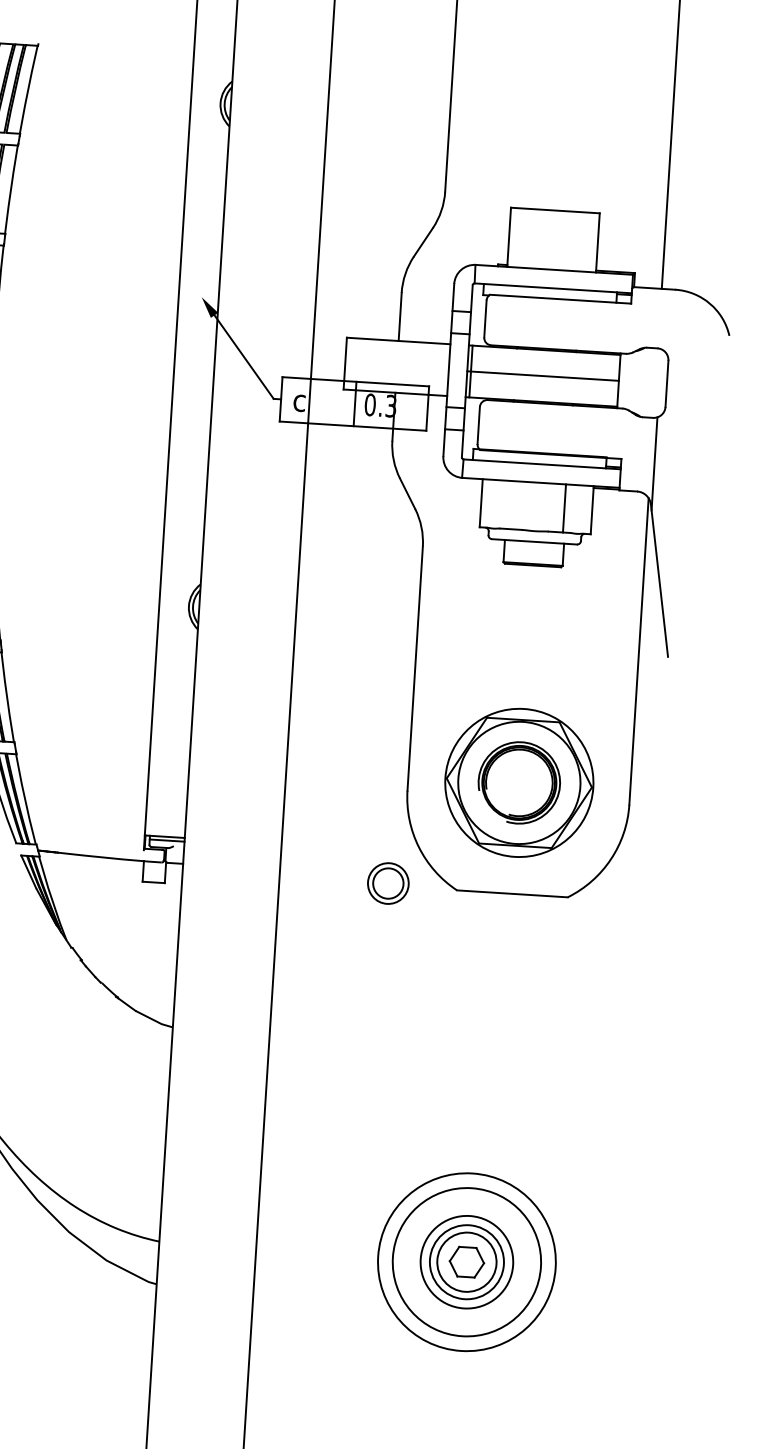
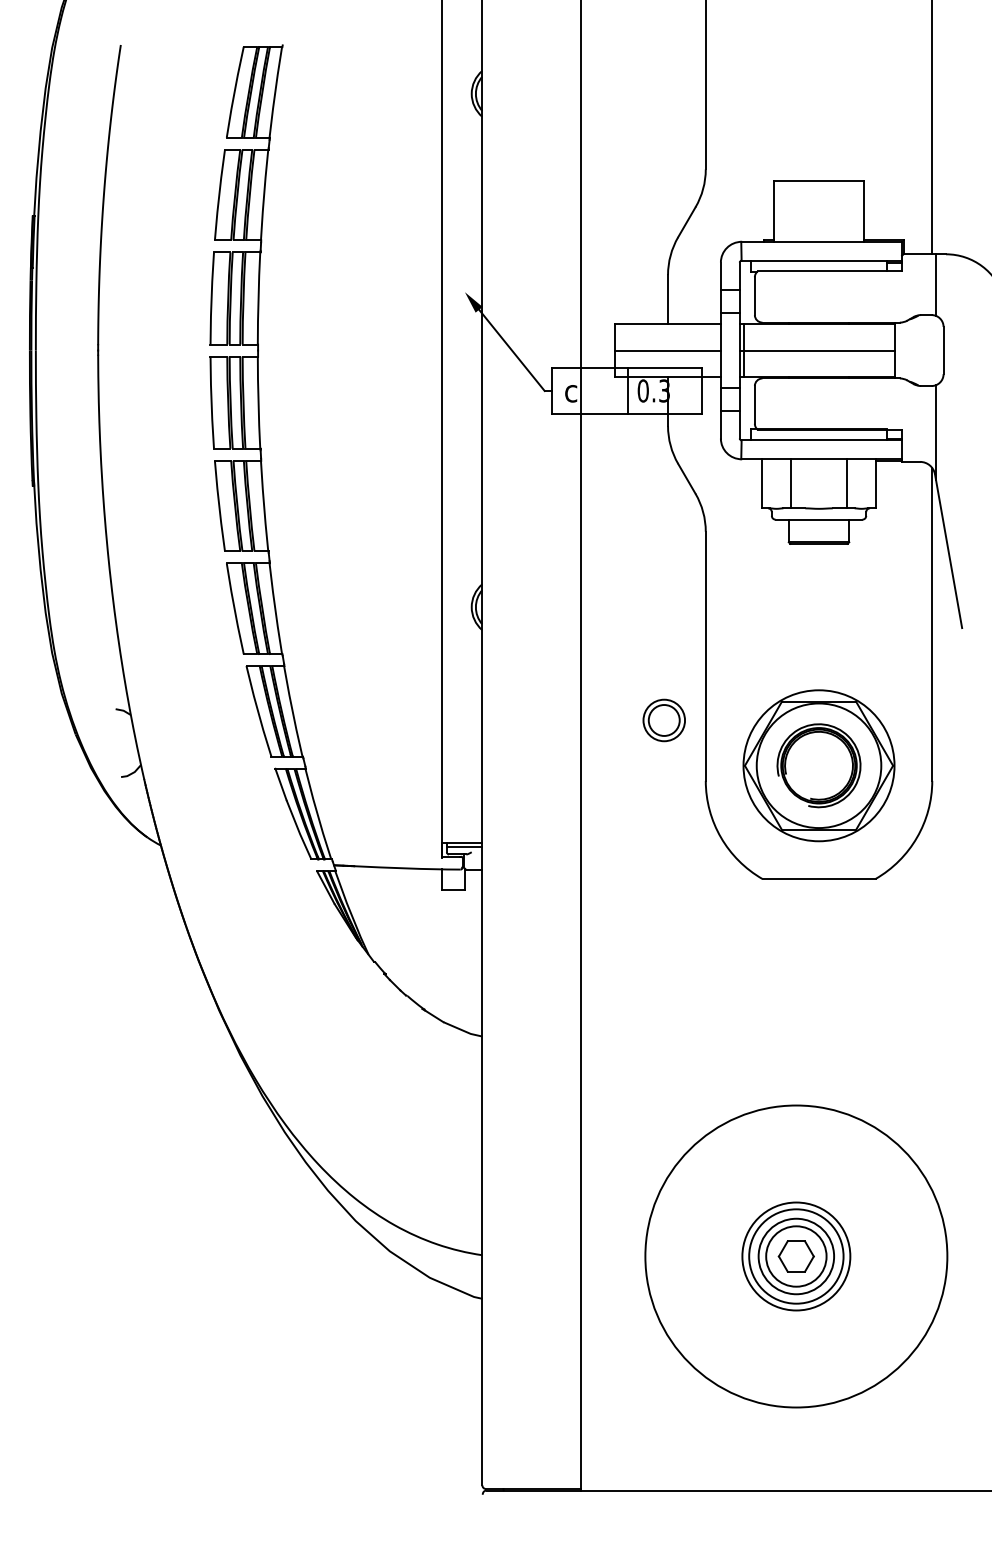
line: (664, 318) -> (936, 284), added
line: (396, 366) -> (667, 350), added
line: (508, 504) -> (790, 483), added
part: (387, 883) -> (663, 720), moved
circle: (467, 1262) -> (796, 1256), size x0.71
circle: (467, 1262) -> (796, 1256), size x1.67

